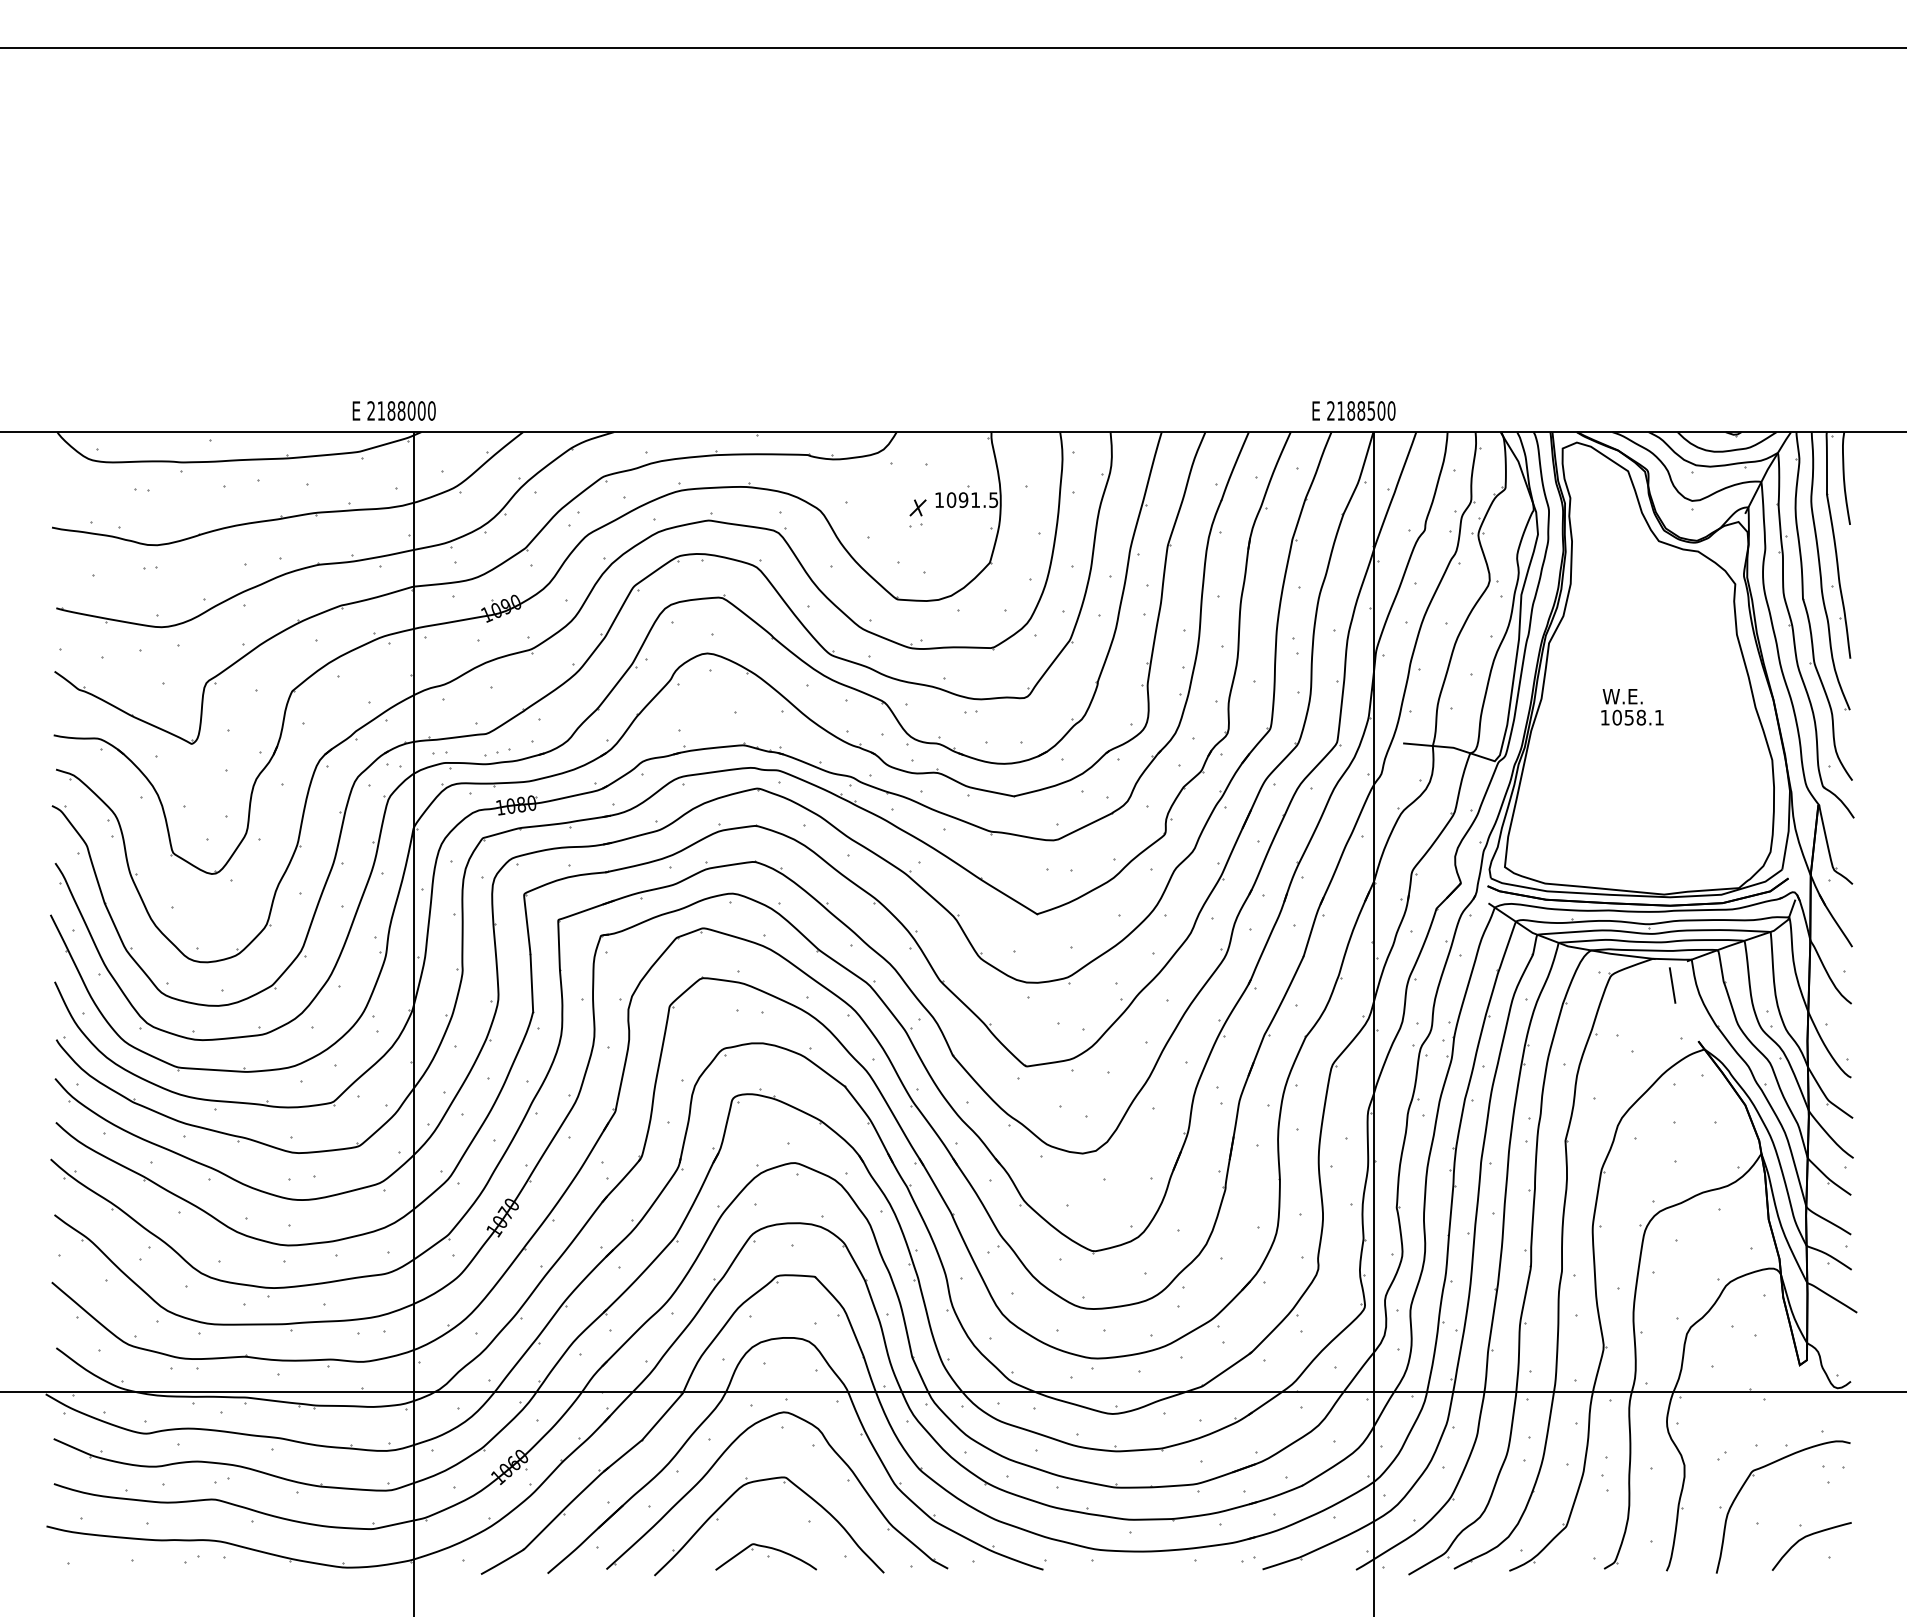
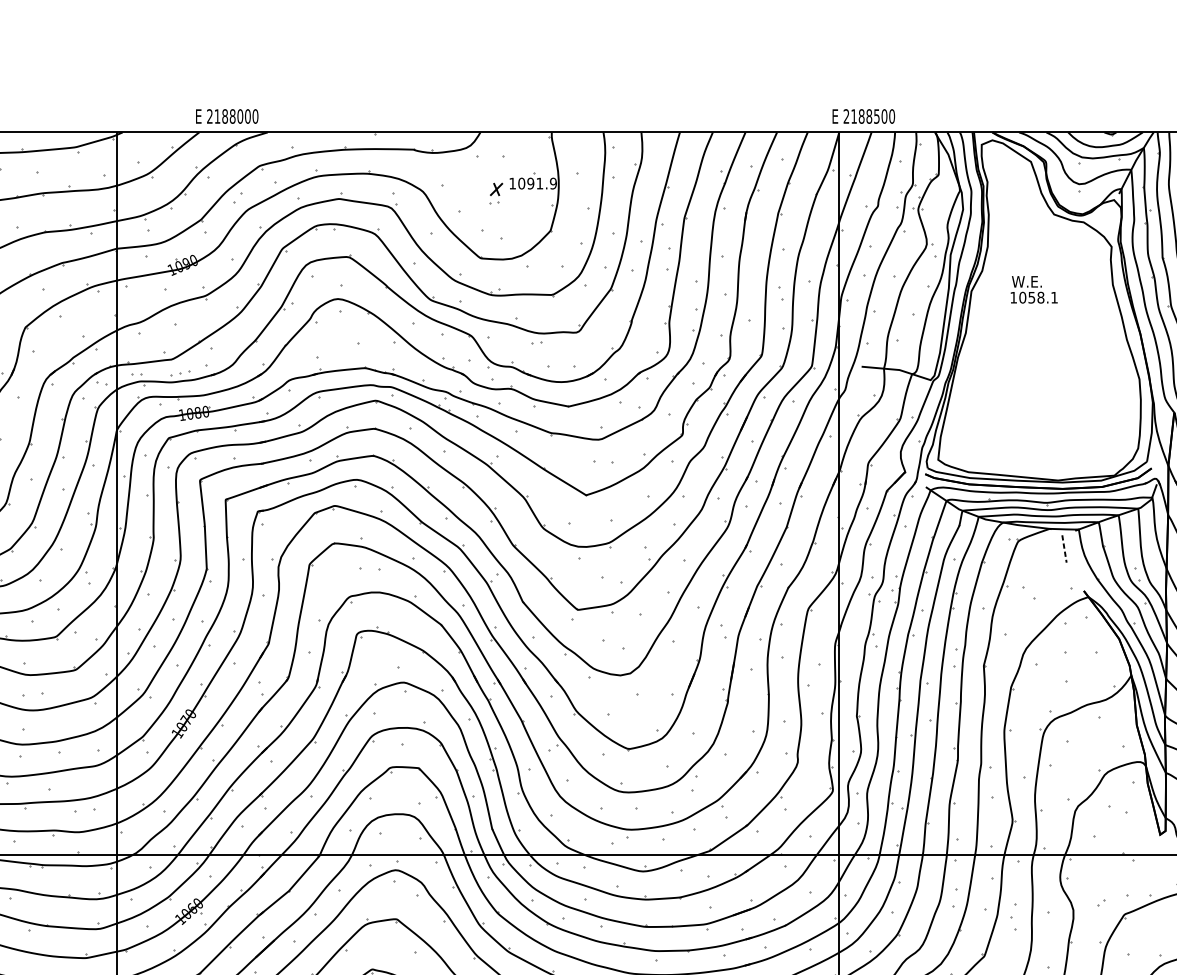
text: (393, 410) -> (226, 116), moved
text: (1353, 410) -> (863, 116), moved
text: (993, 499) -> (553, 183), 1091.5 -> 1091.9
text: (1632, 707) -> (1034, 290), moved
line: (1672, 986) -> (1064, 549), solid -> dashed

